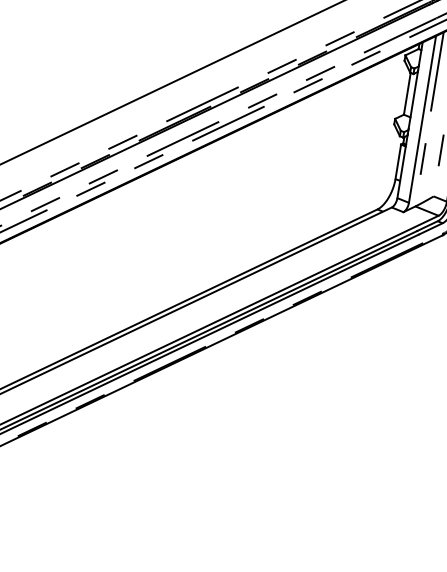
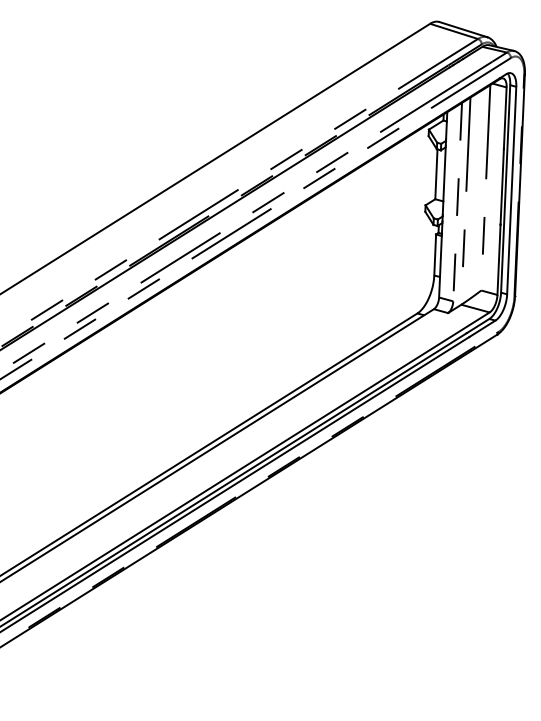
line: (422, 119) -> (457, 202), solid -> dashed

